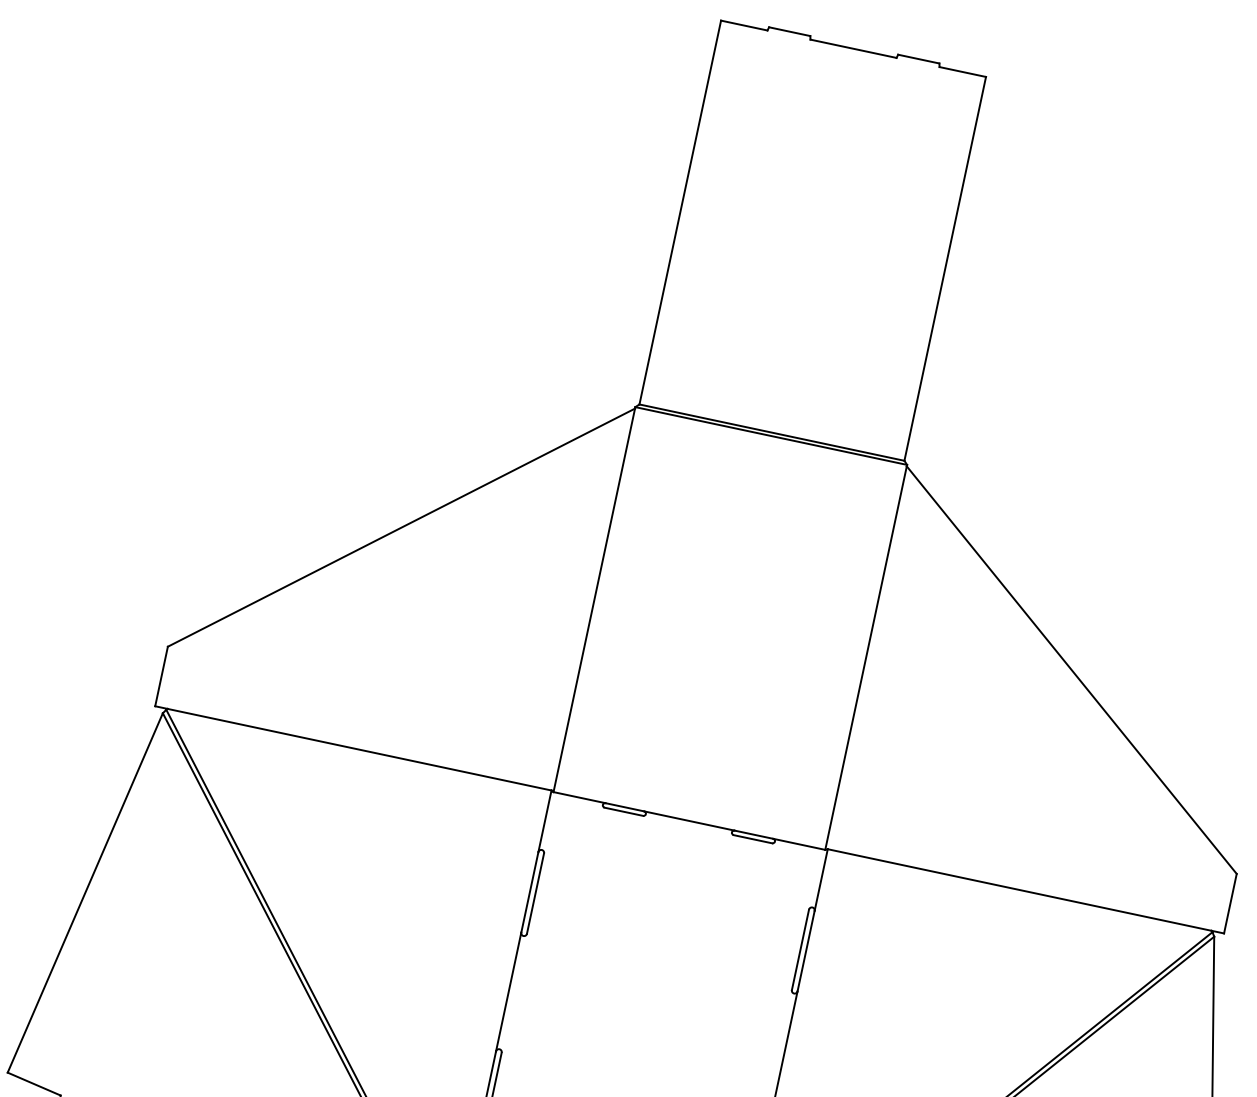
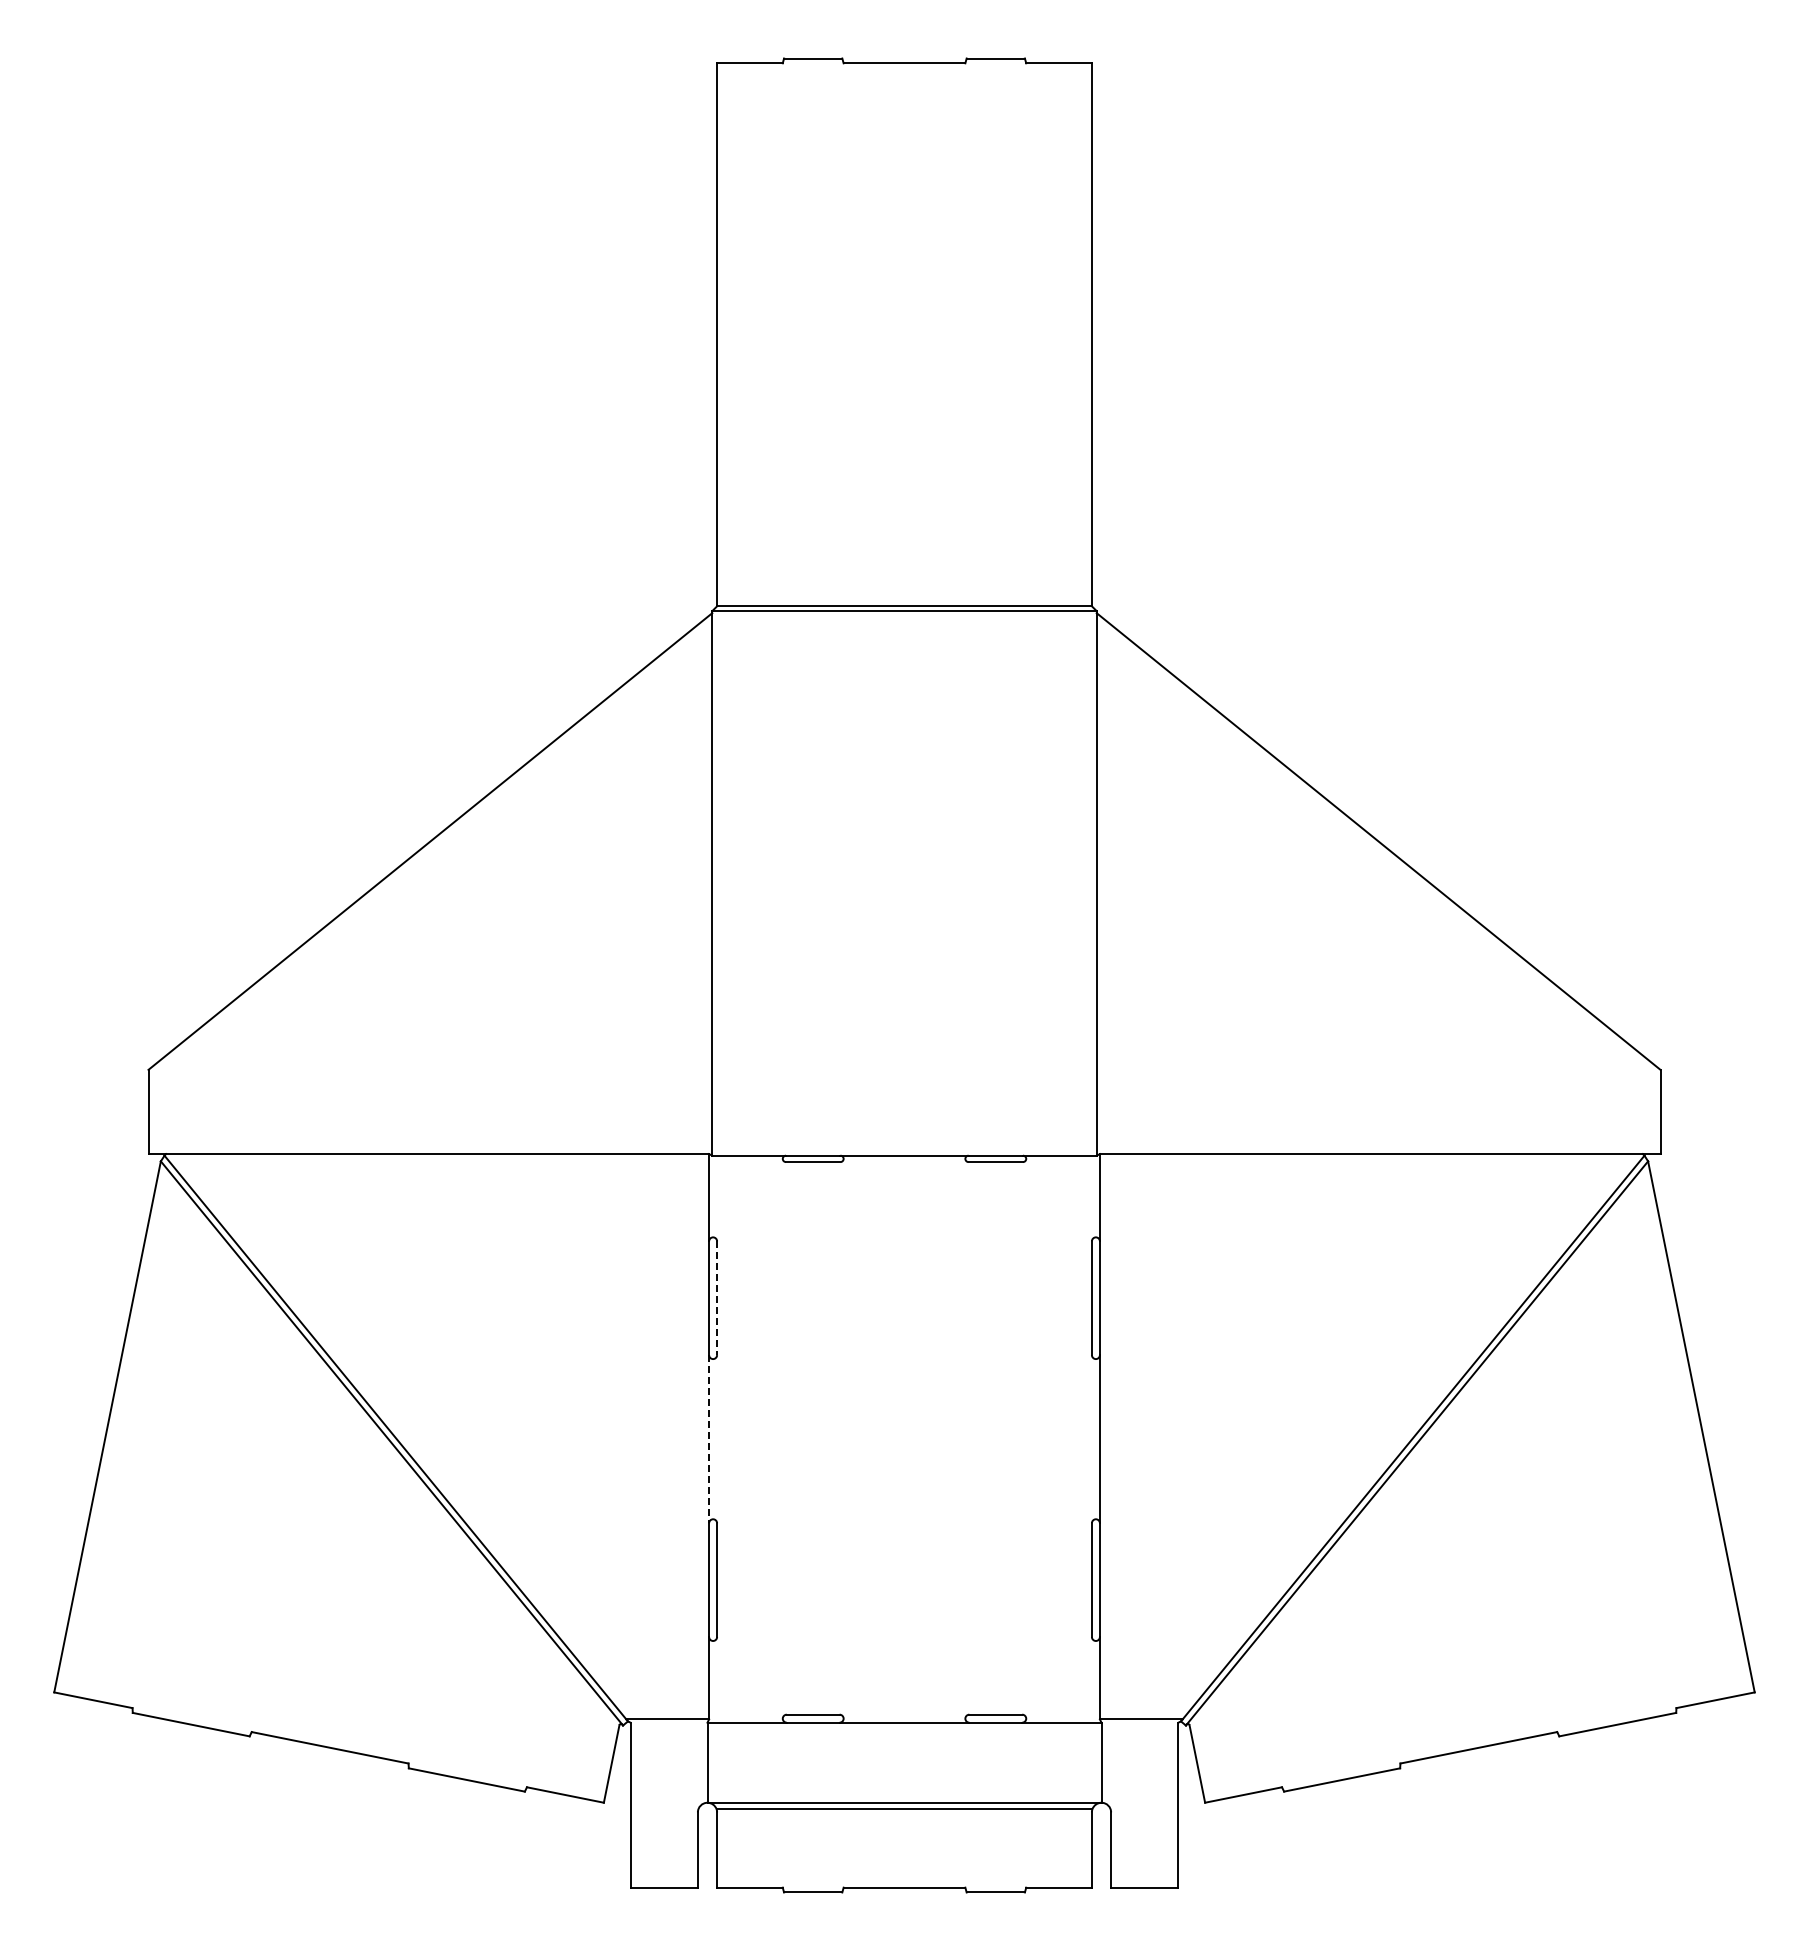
line: (535, 893) -> (717, 1298), solid -> dashed
line: (508, 992) -> (709, 1439), solid -> dashed

